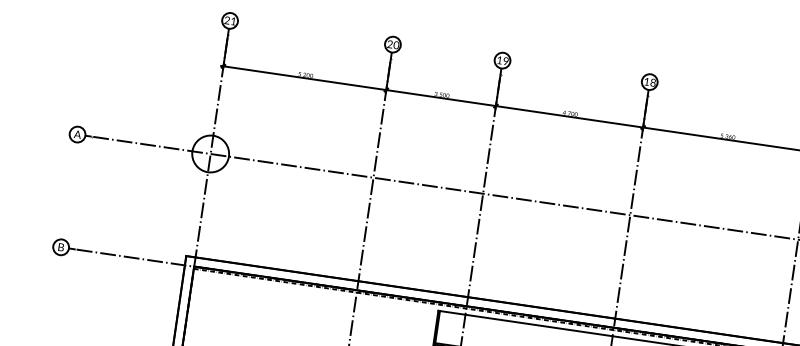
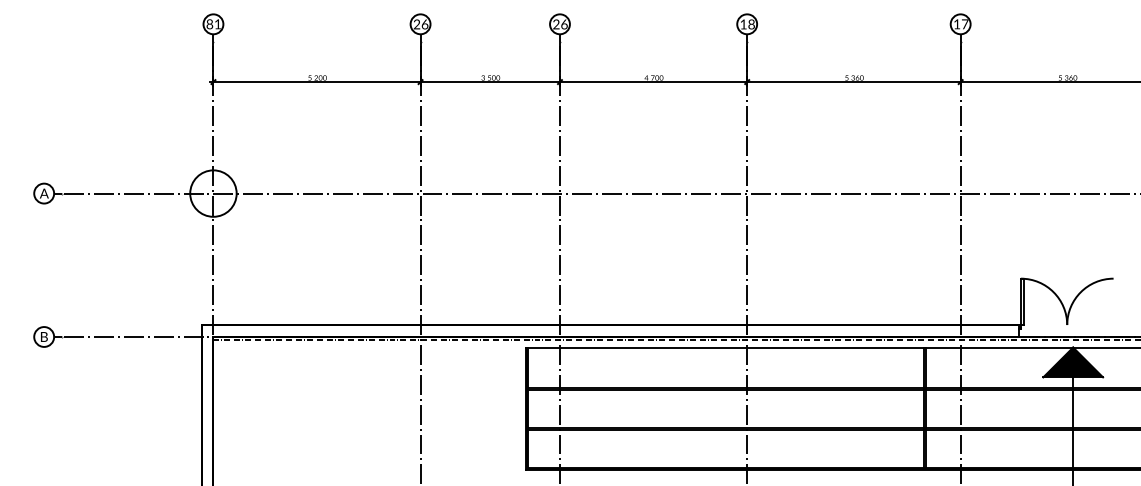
text: (226, 20) -> (209, 24), 21 -> 81
text: (396, 44) -> (424, 23), 20 -> 26
text: (502, 60) -> (560, 24), 19 -> 26

